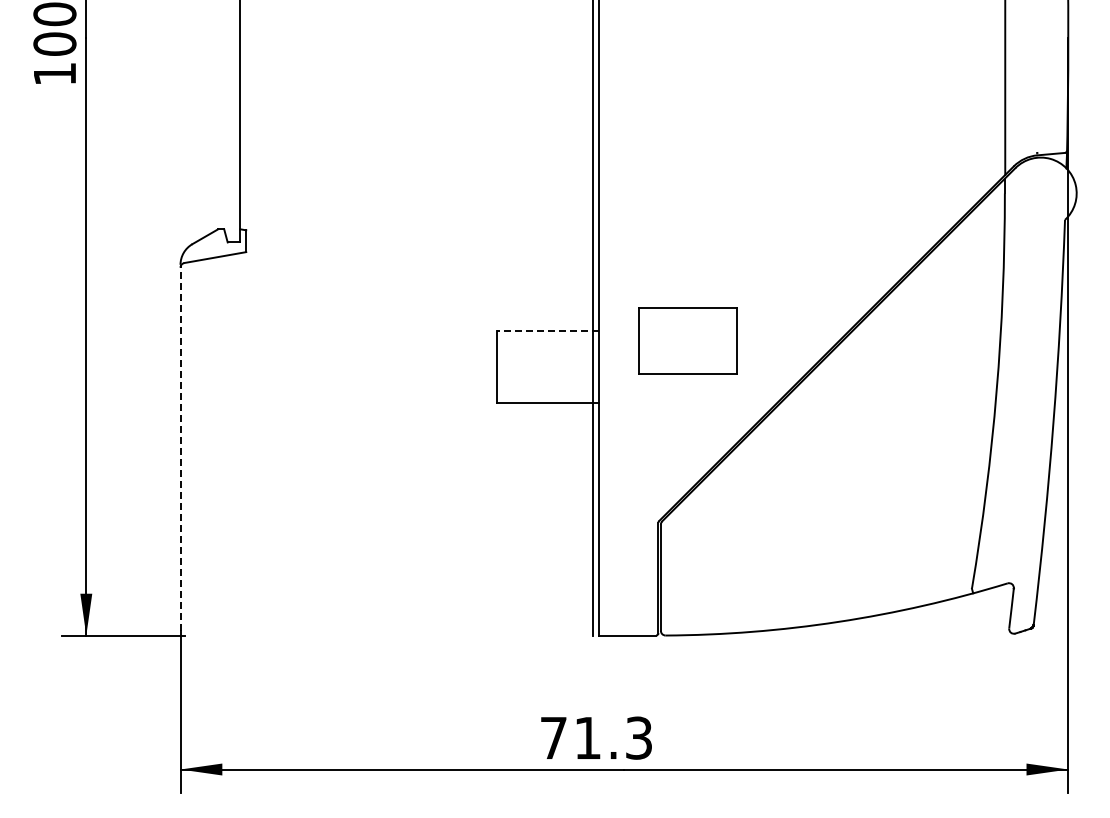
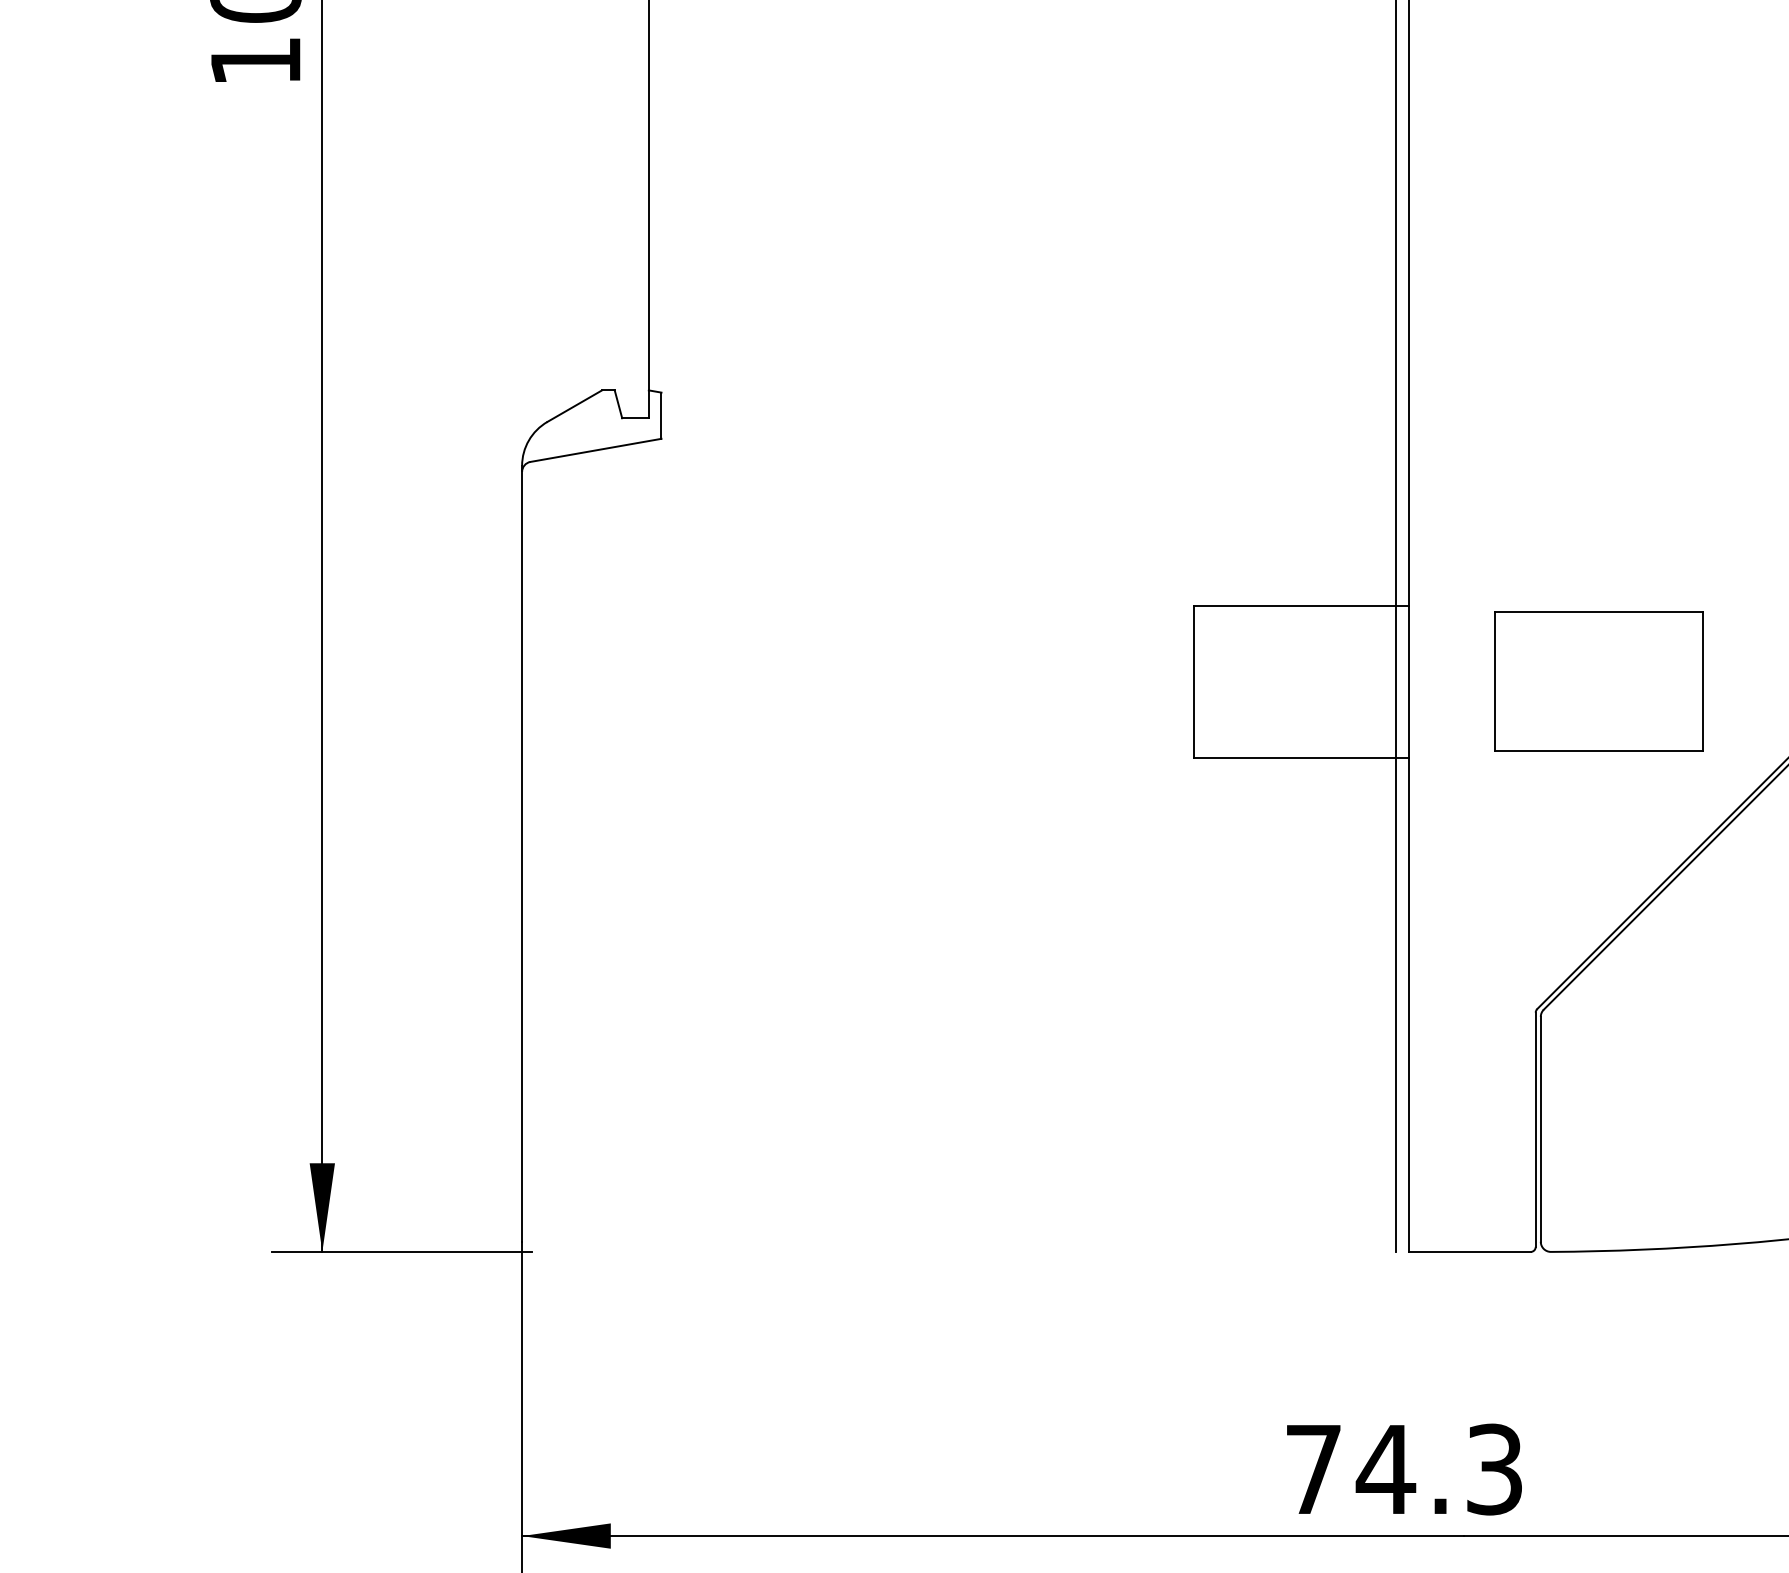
line: (547, 330) -> (1300, 605), dashed -> solid
part: (687, 340) -> (1597, 681), moved
line: (180, 447) -> (522, 853), dashed -> solid
text: (587, 737) -> (1385, 1468), 71.3 -> 74.3

